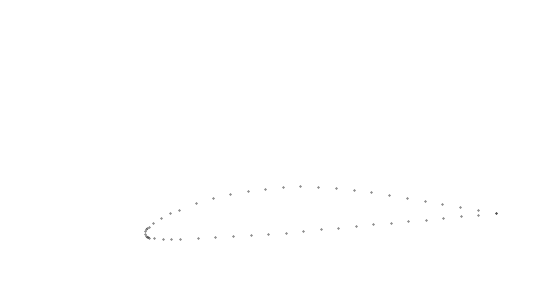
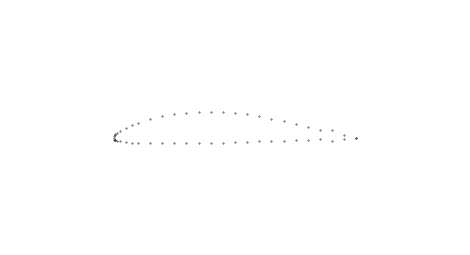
part: (461, 211) -> (332, 135), size x1.6

